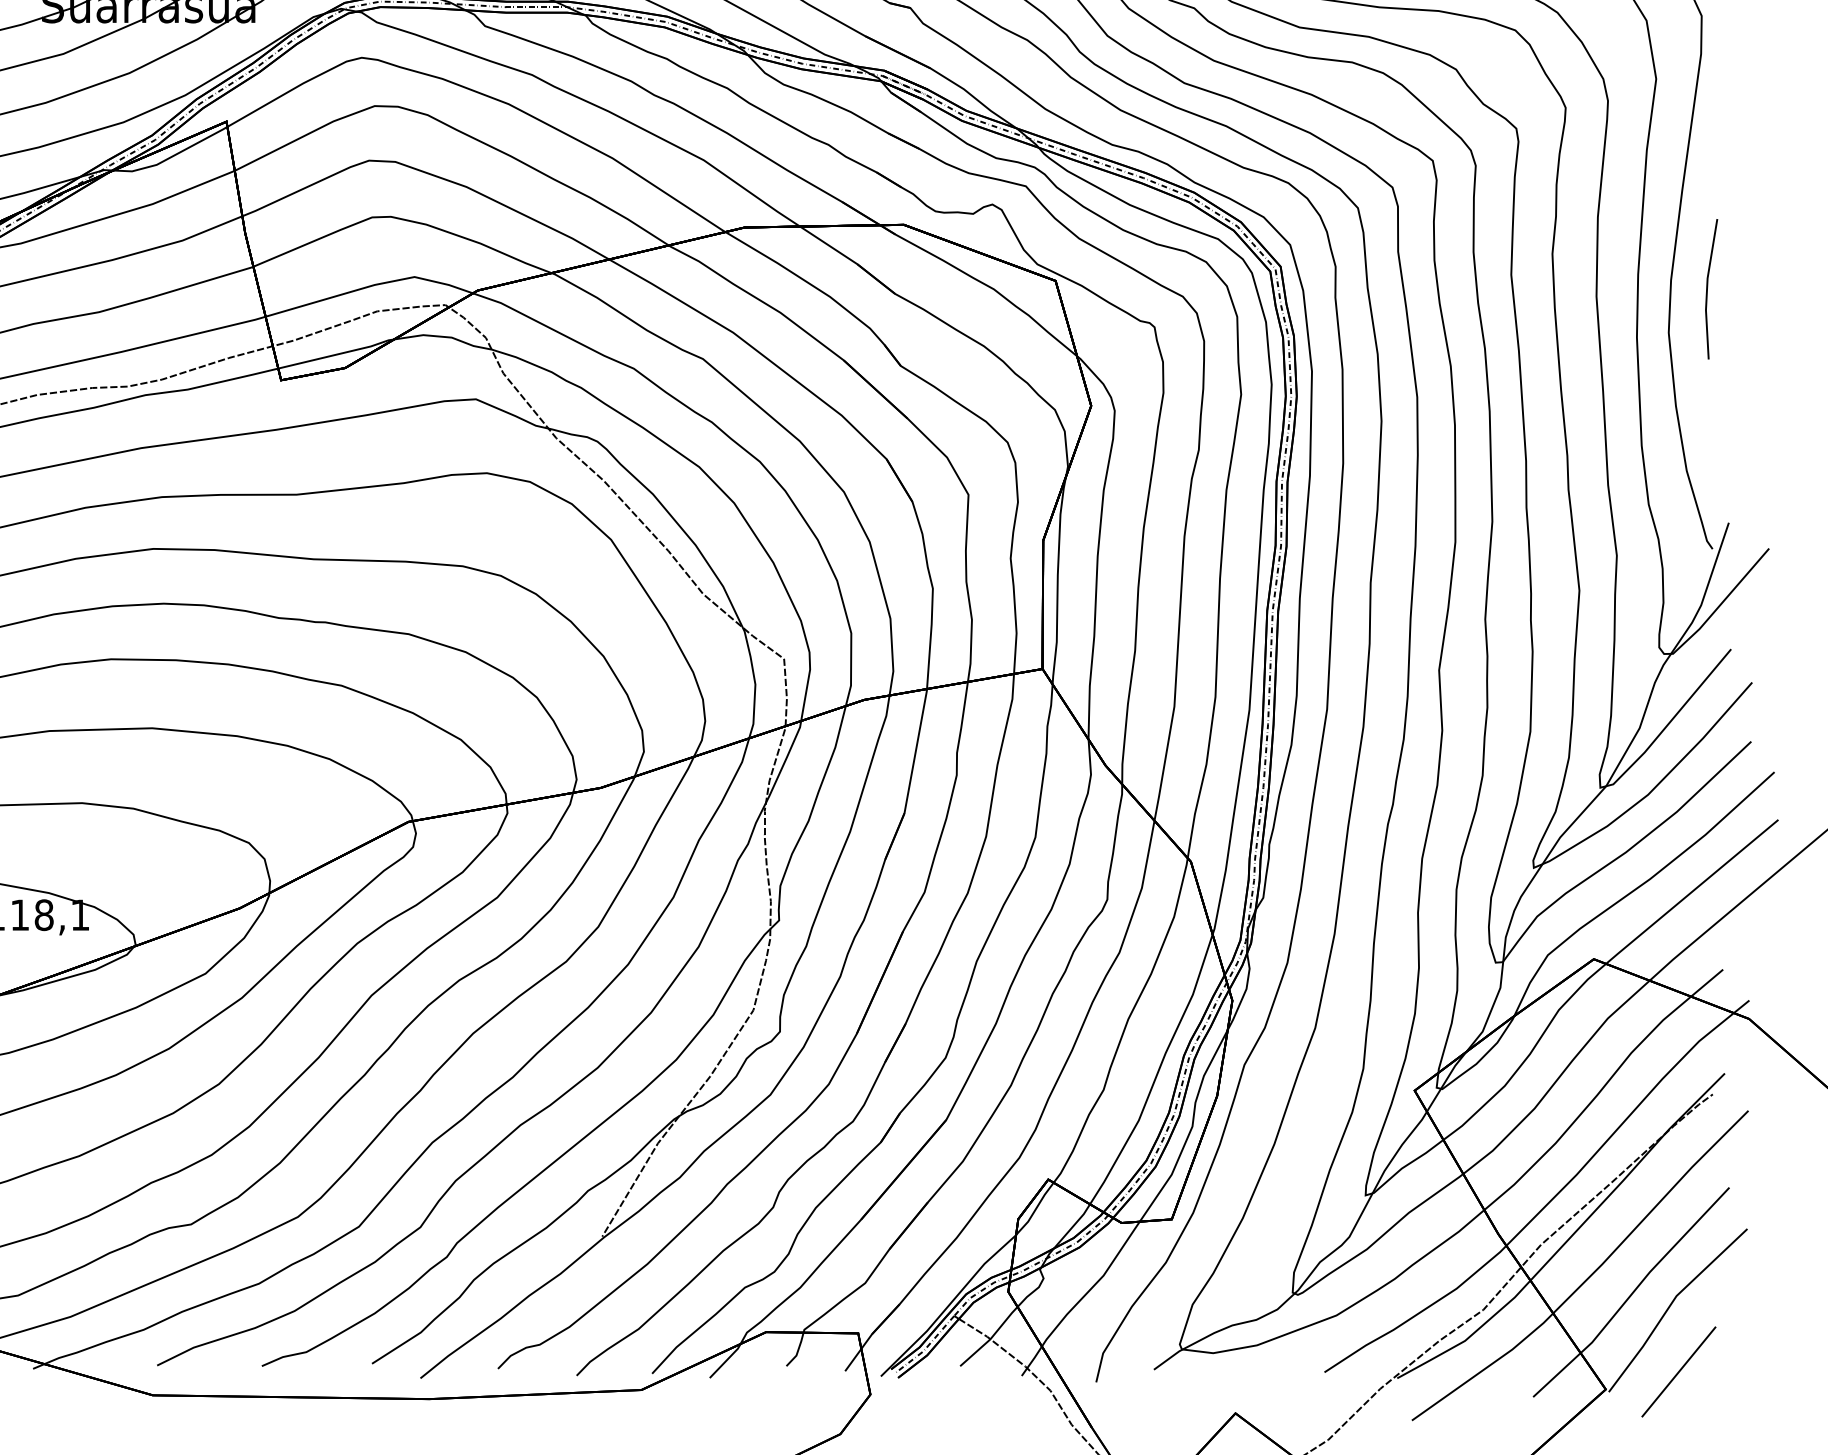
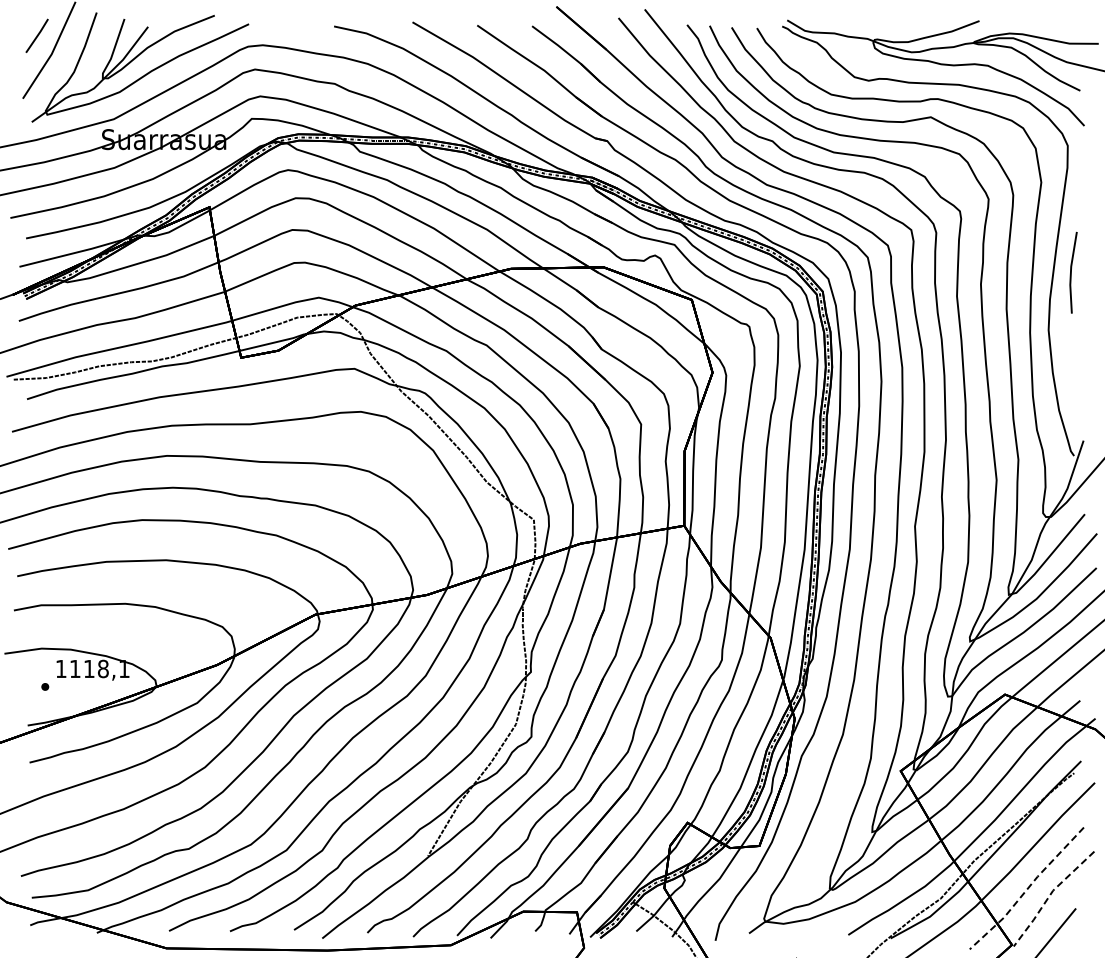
line: (1708, 288) -> (1071, 272), moved
line: (1632, 1294) -> (1027, 889), solid -> dashed
line: (1670, 1306) -> (1049, 896), solid -> dashed

